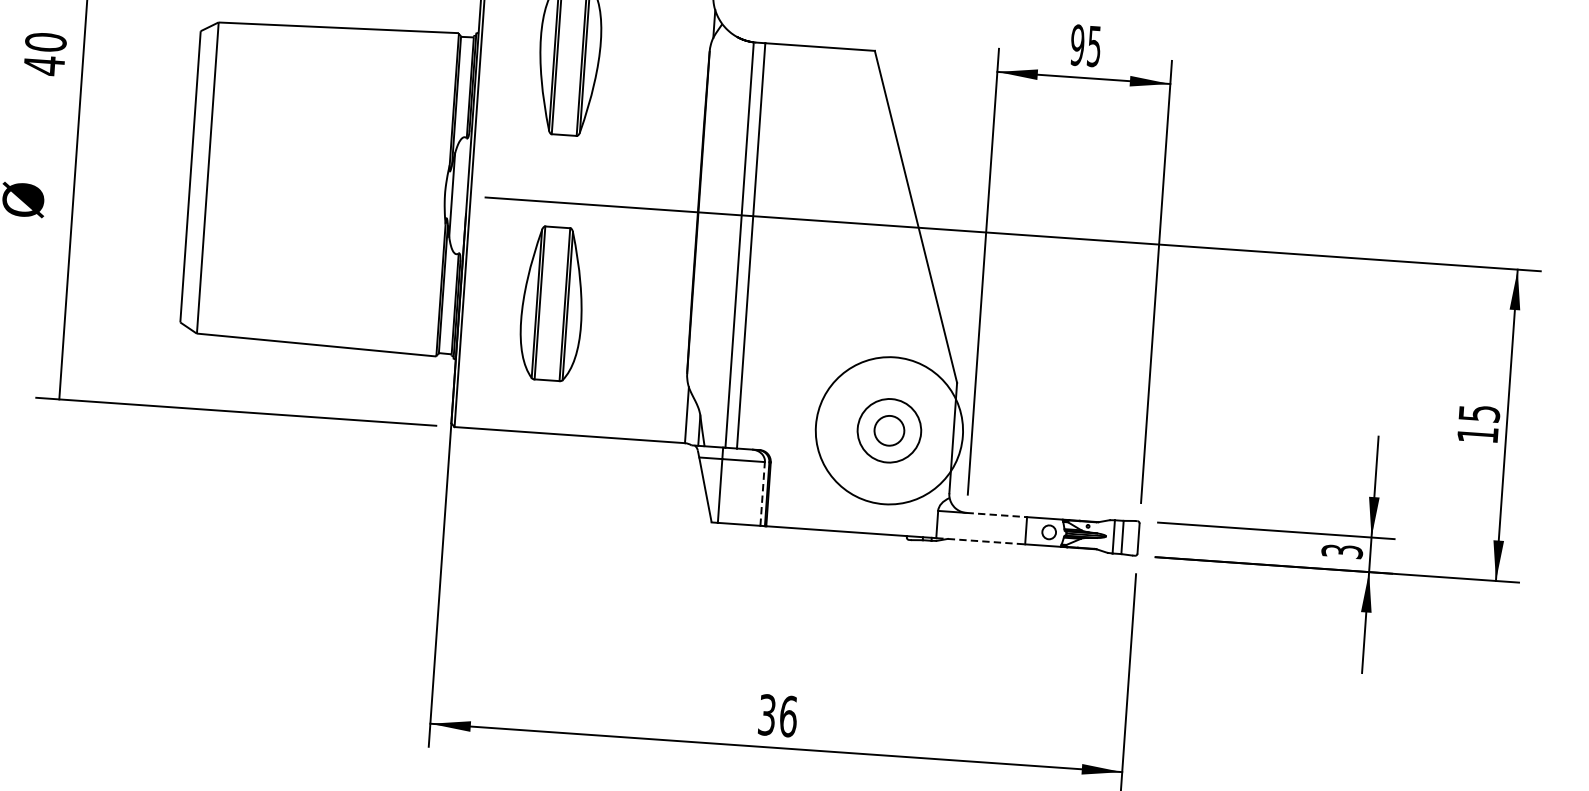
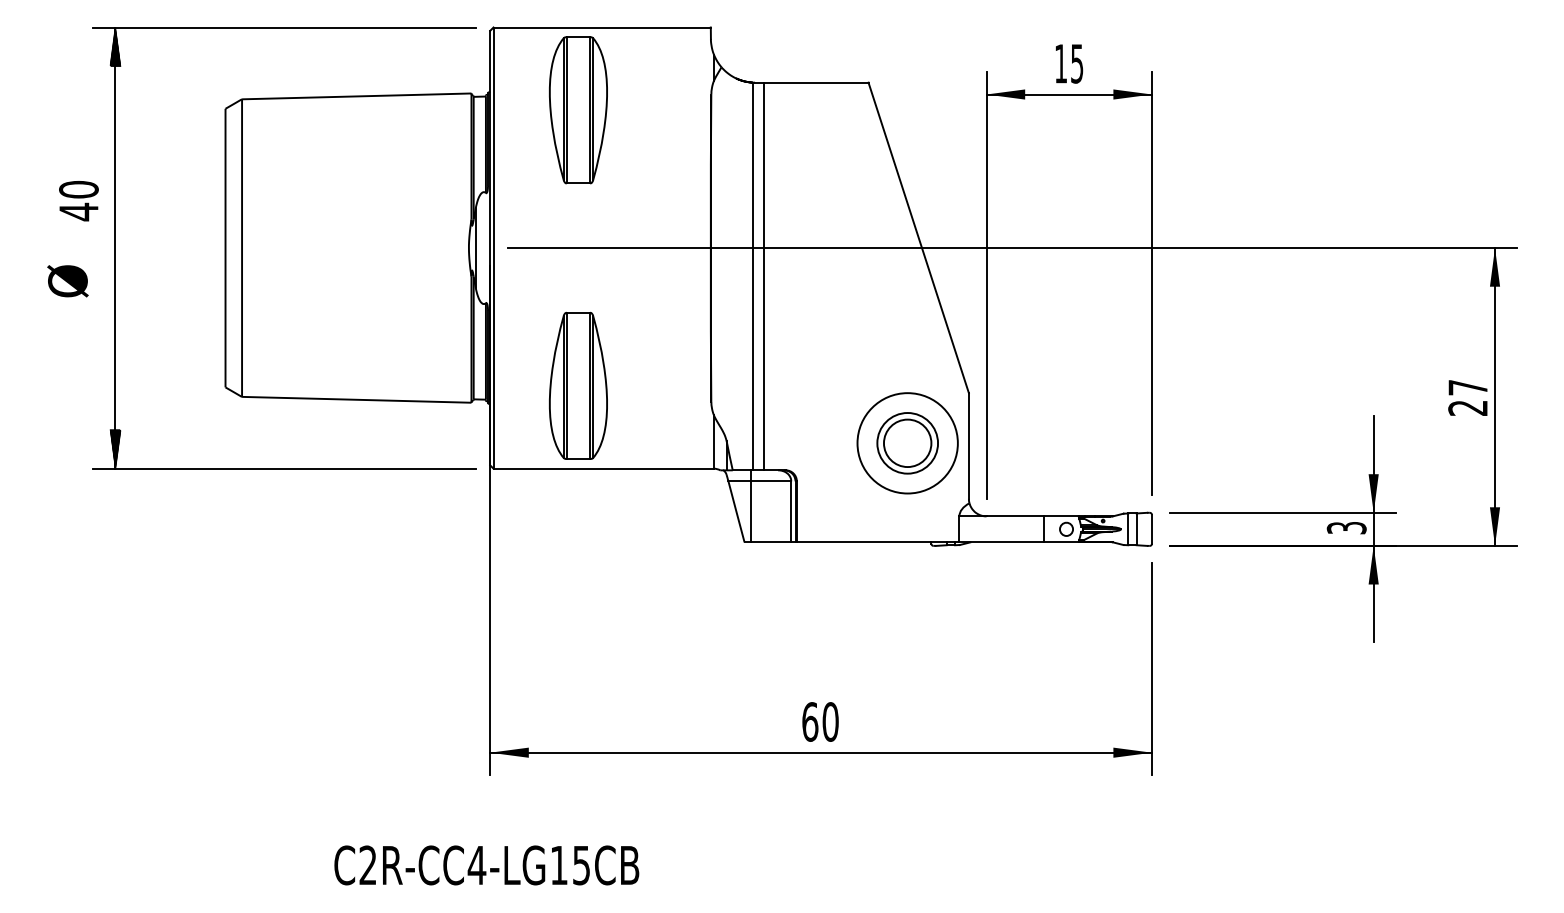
text: (1076, 44) -> (1060, 63), 95 -> 15
text: (44, 54) -> (78, 201), moved
part: (552, 303) -> (578, 385), moved
hatch: (60, 379) -> (115, 449), added
text: (1479, 423) -> (1468, 397), 15 -> 27
circle: (889, 430) -> (907, 443), size x0.71
circle: (889, 430) -> (907, 443), size x1.67
line: (762, 493) -> (791, 511), dashed -> solid
line: (996, 515) -> (1015, 516), dashed -> solid
line: (980, 541) -> (1001, 542), dashed -> solid
text: (777, 715) -> (820, 721), 36 -> 60

